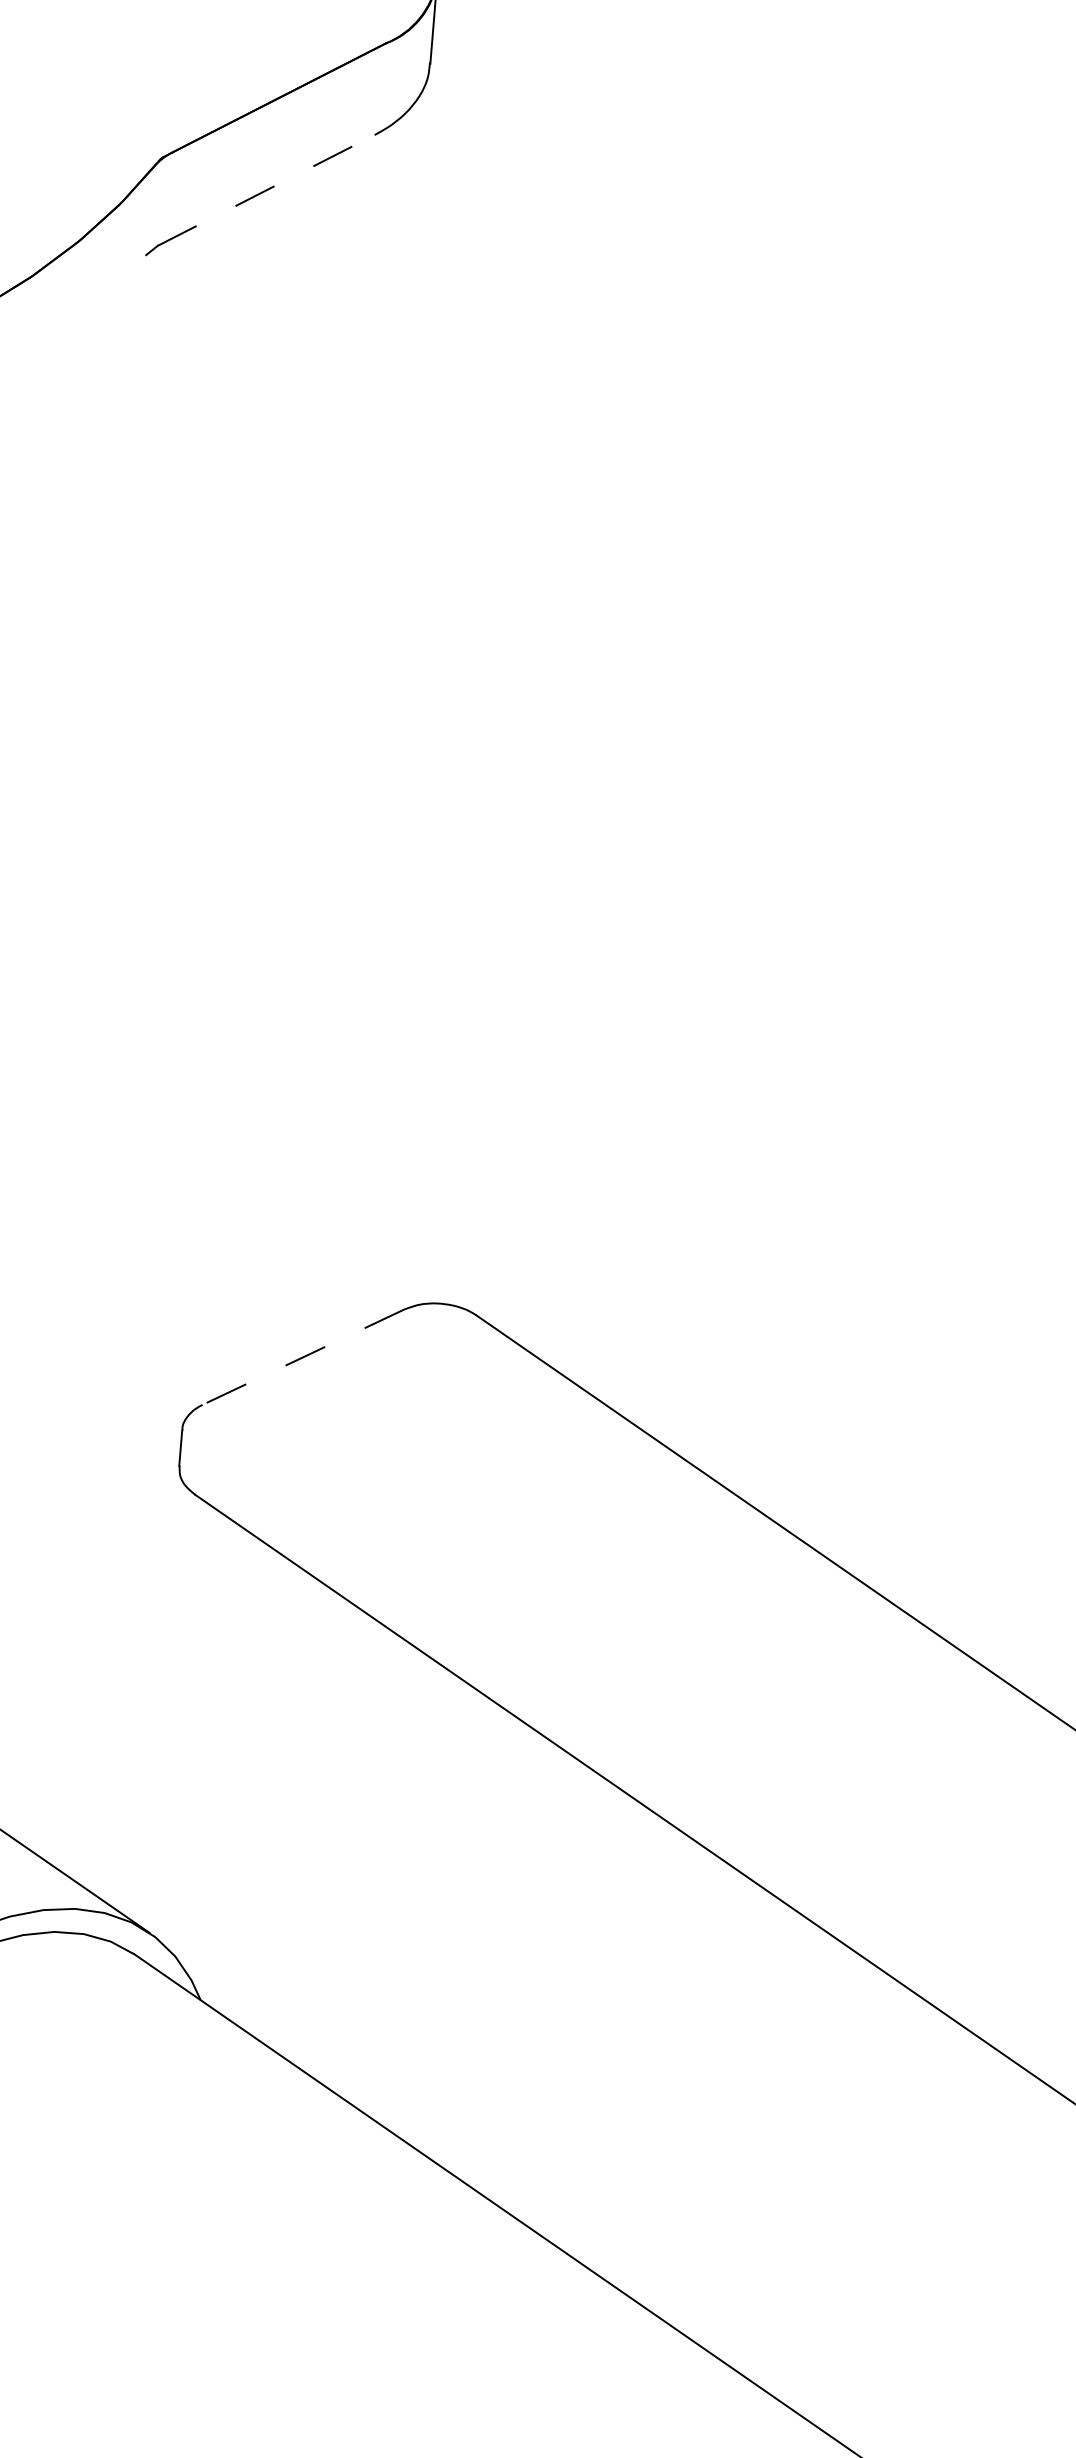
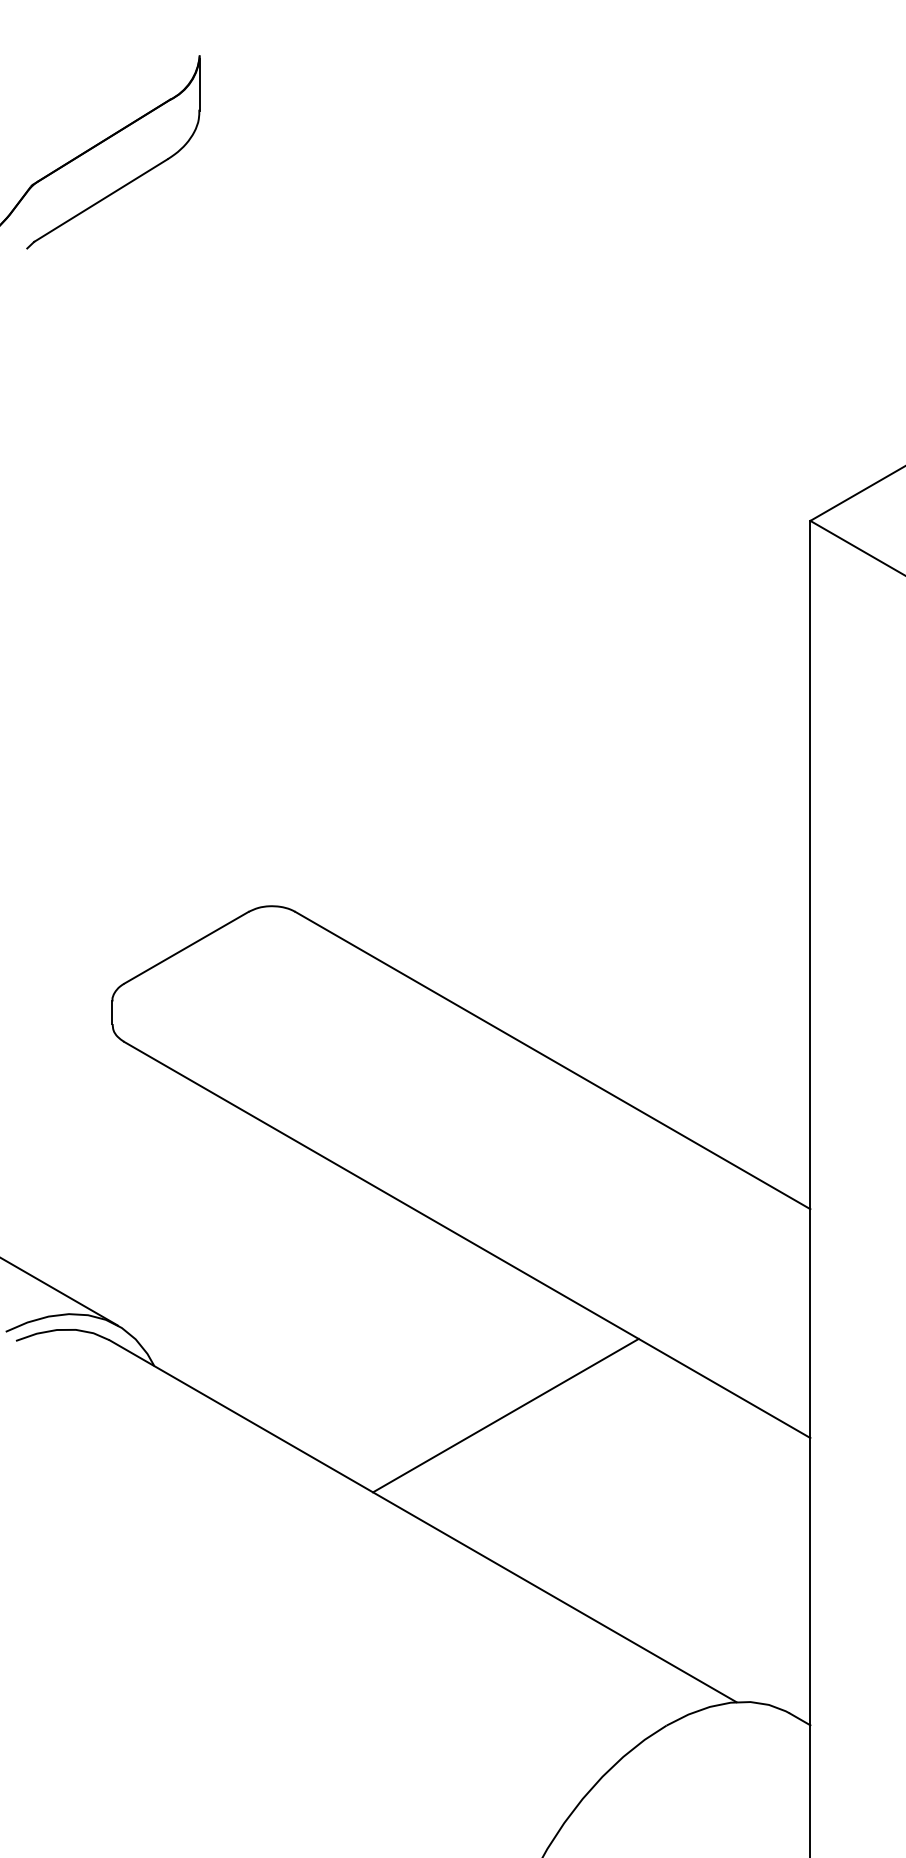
line: (267, 190) -> (101, 200), dashed -> solid
line: (303, 1356) -> (186, 947), dashed -> solid
line: (737, 2121) -> (505, 1415), added

